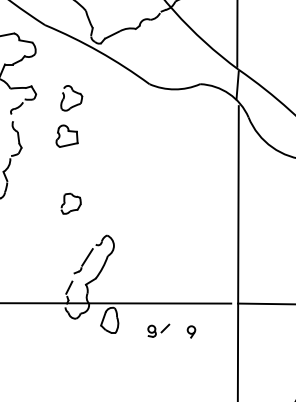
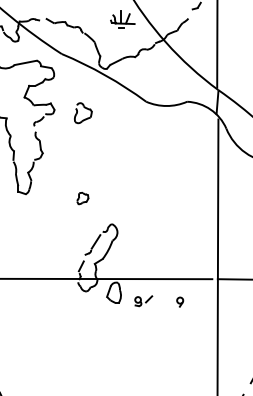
part: (67, 135) -> (79, 143), removed
part: (70, 203) -> (82, 198), size x0.7
part: (158, 331) -> (143, 301), moved

